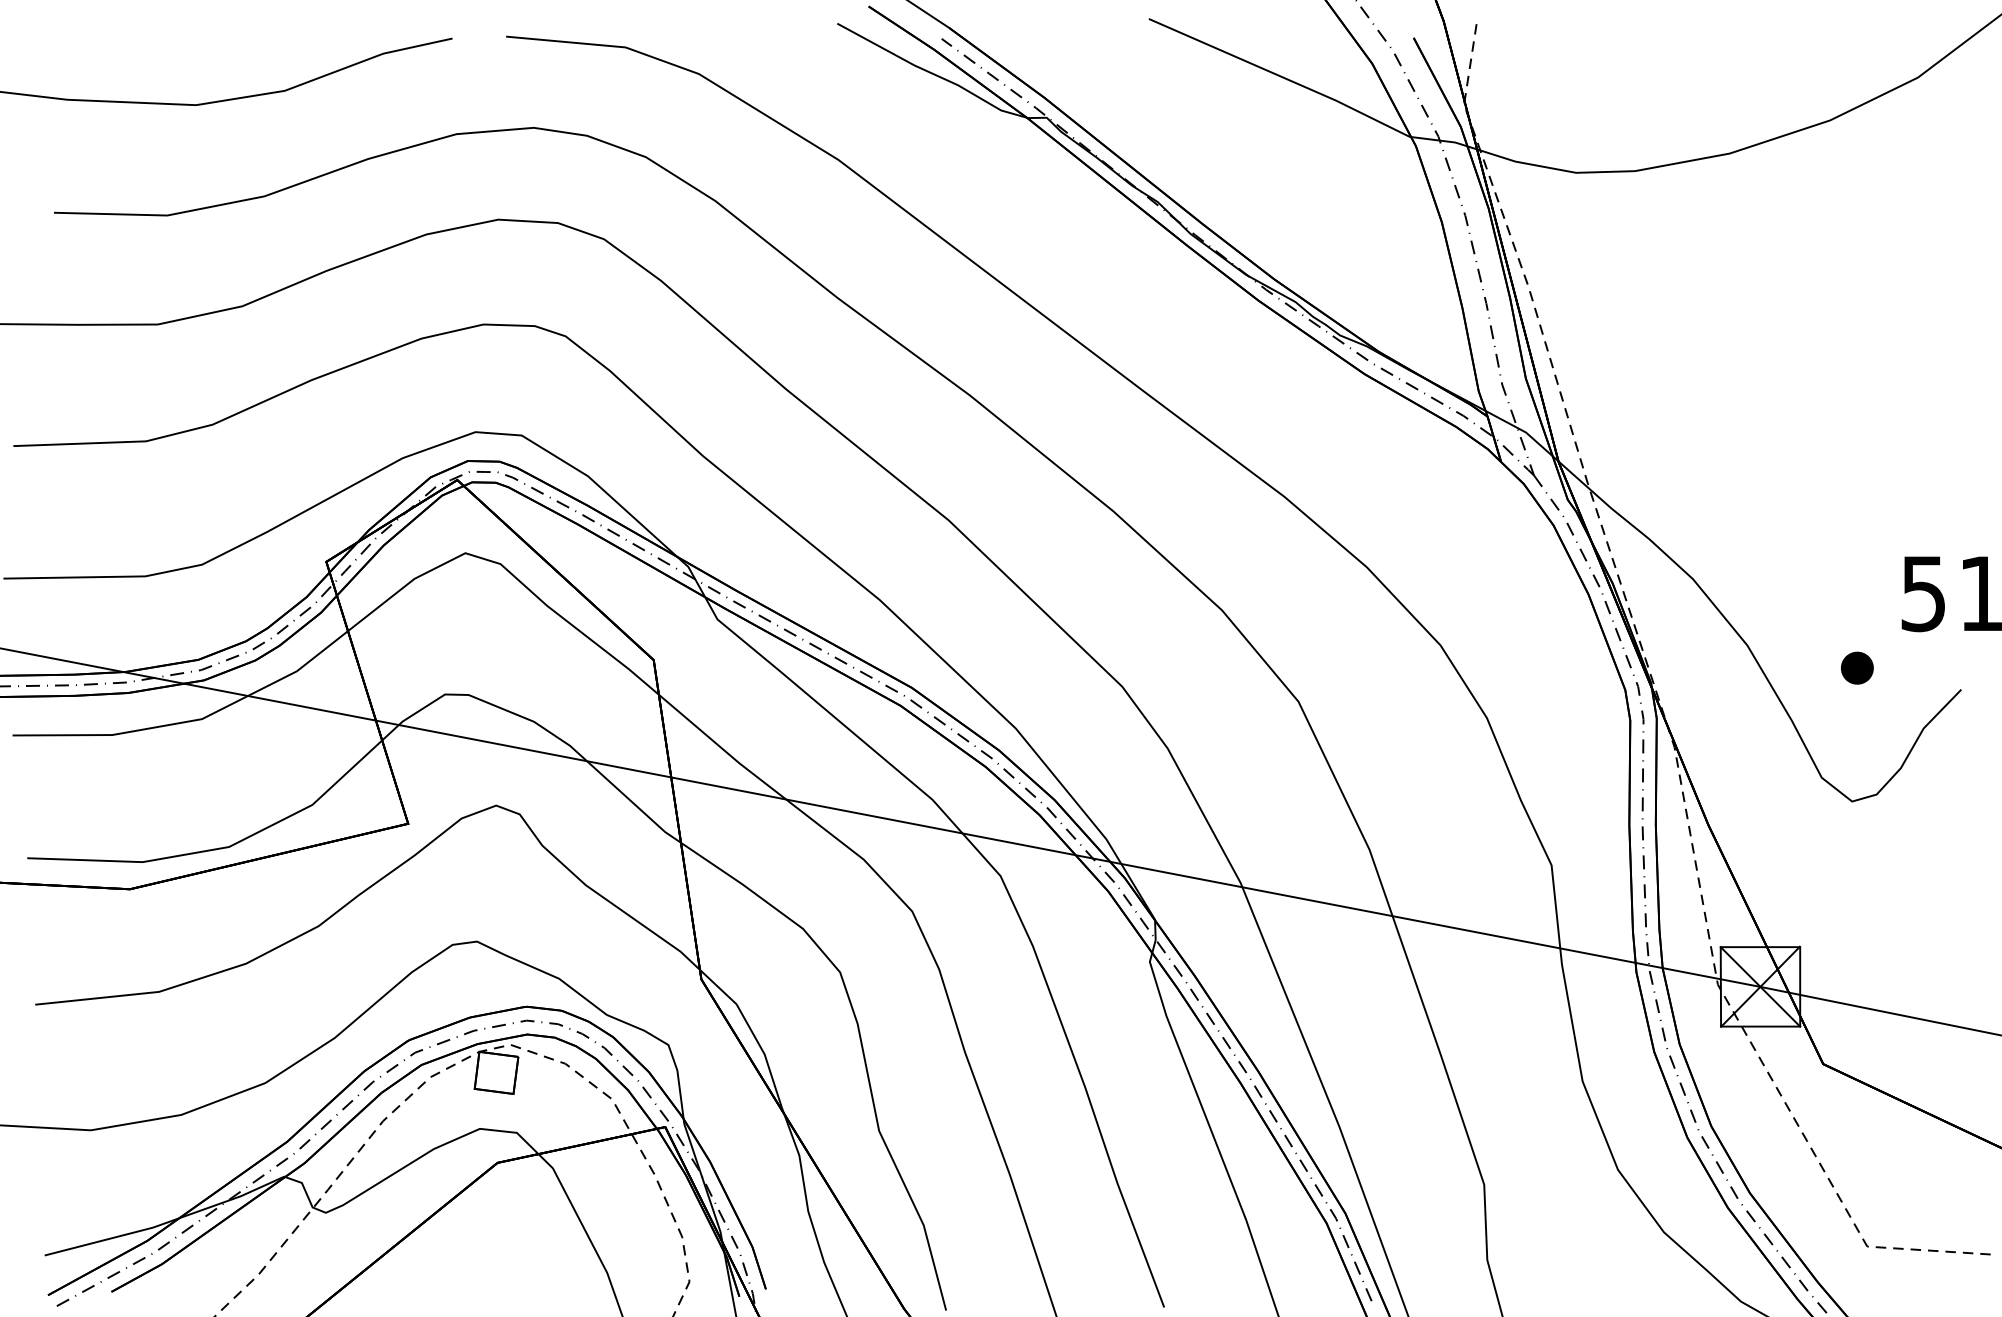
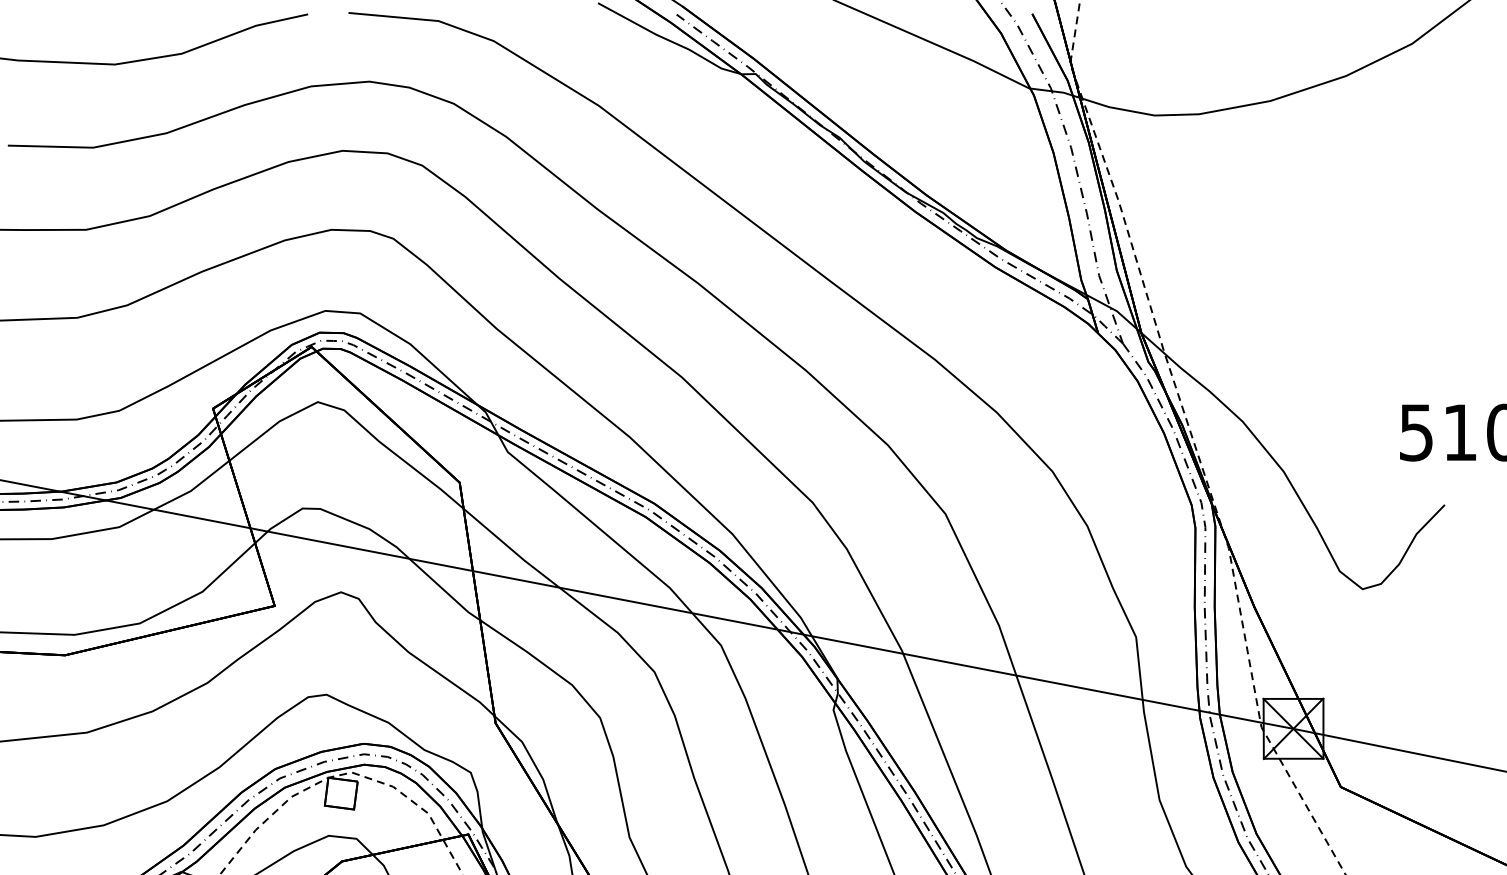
part: (1857, 667) -> (1366, 488), removed

